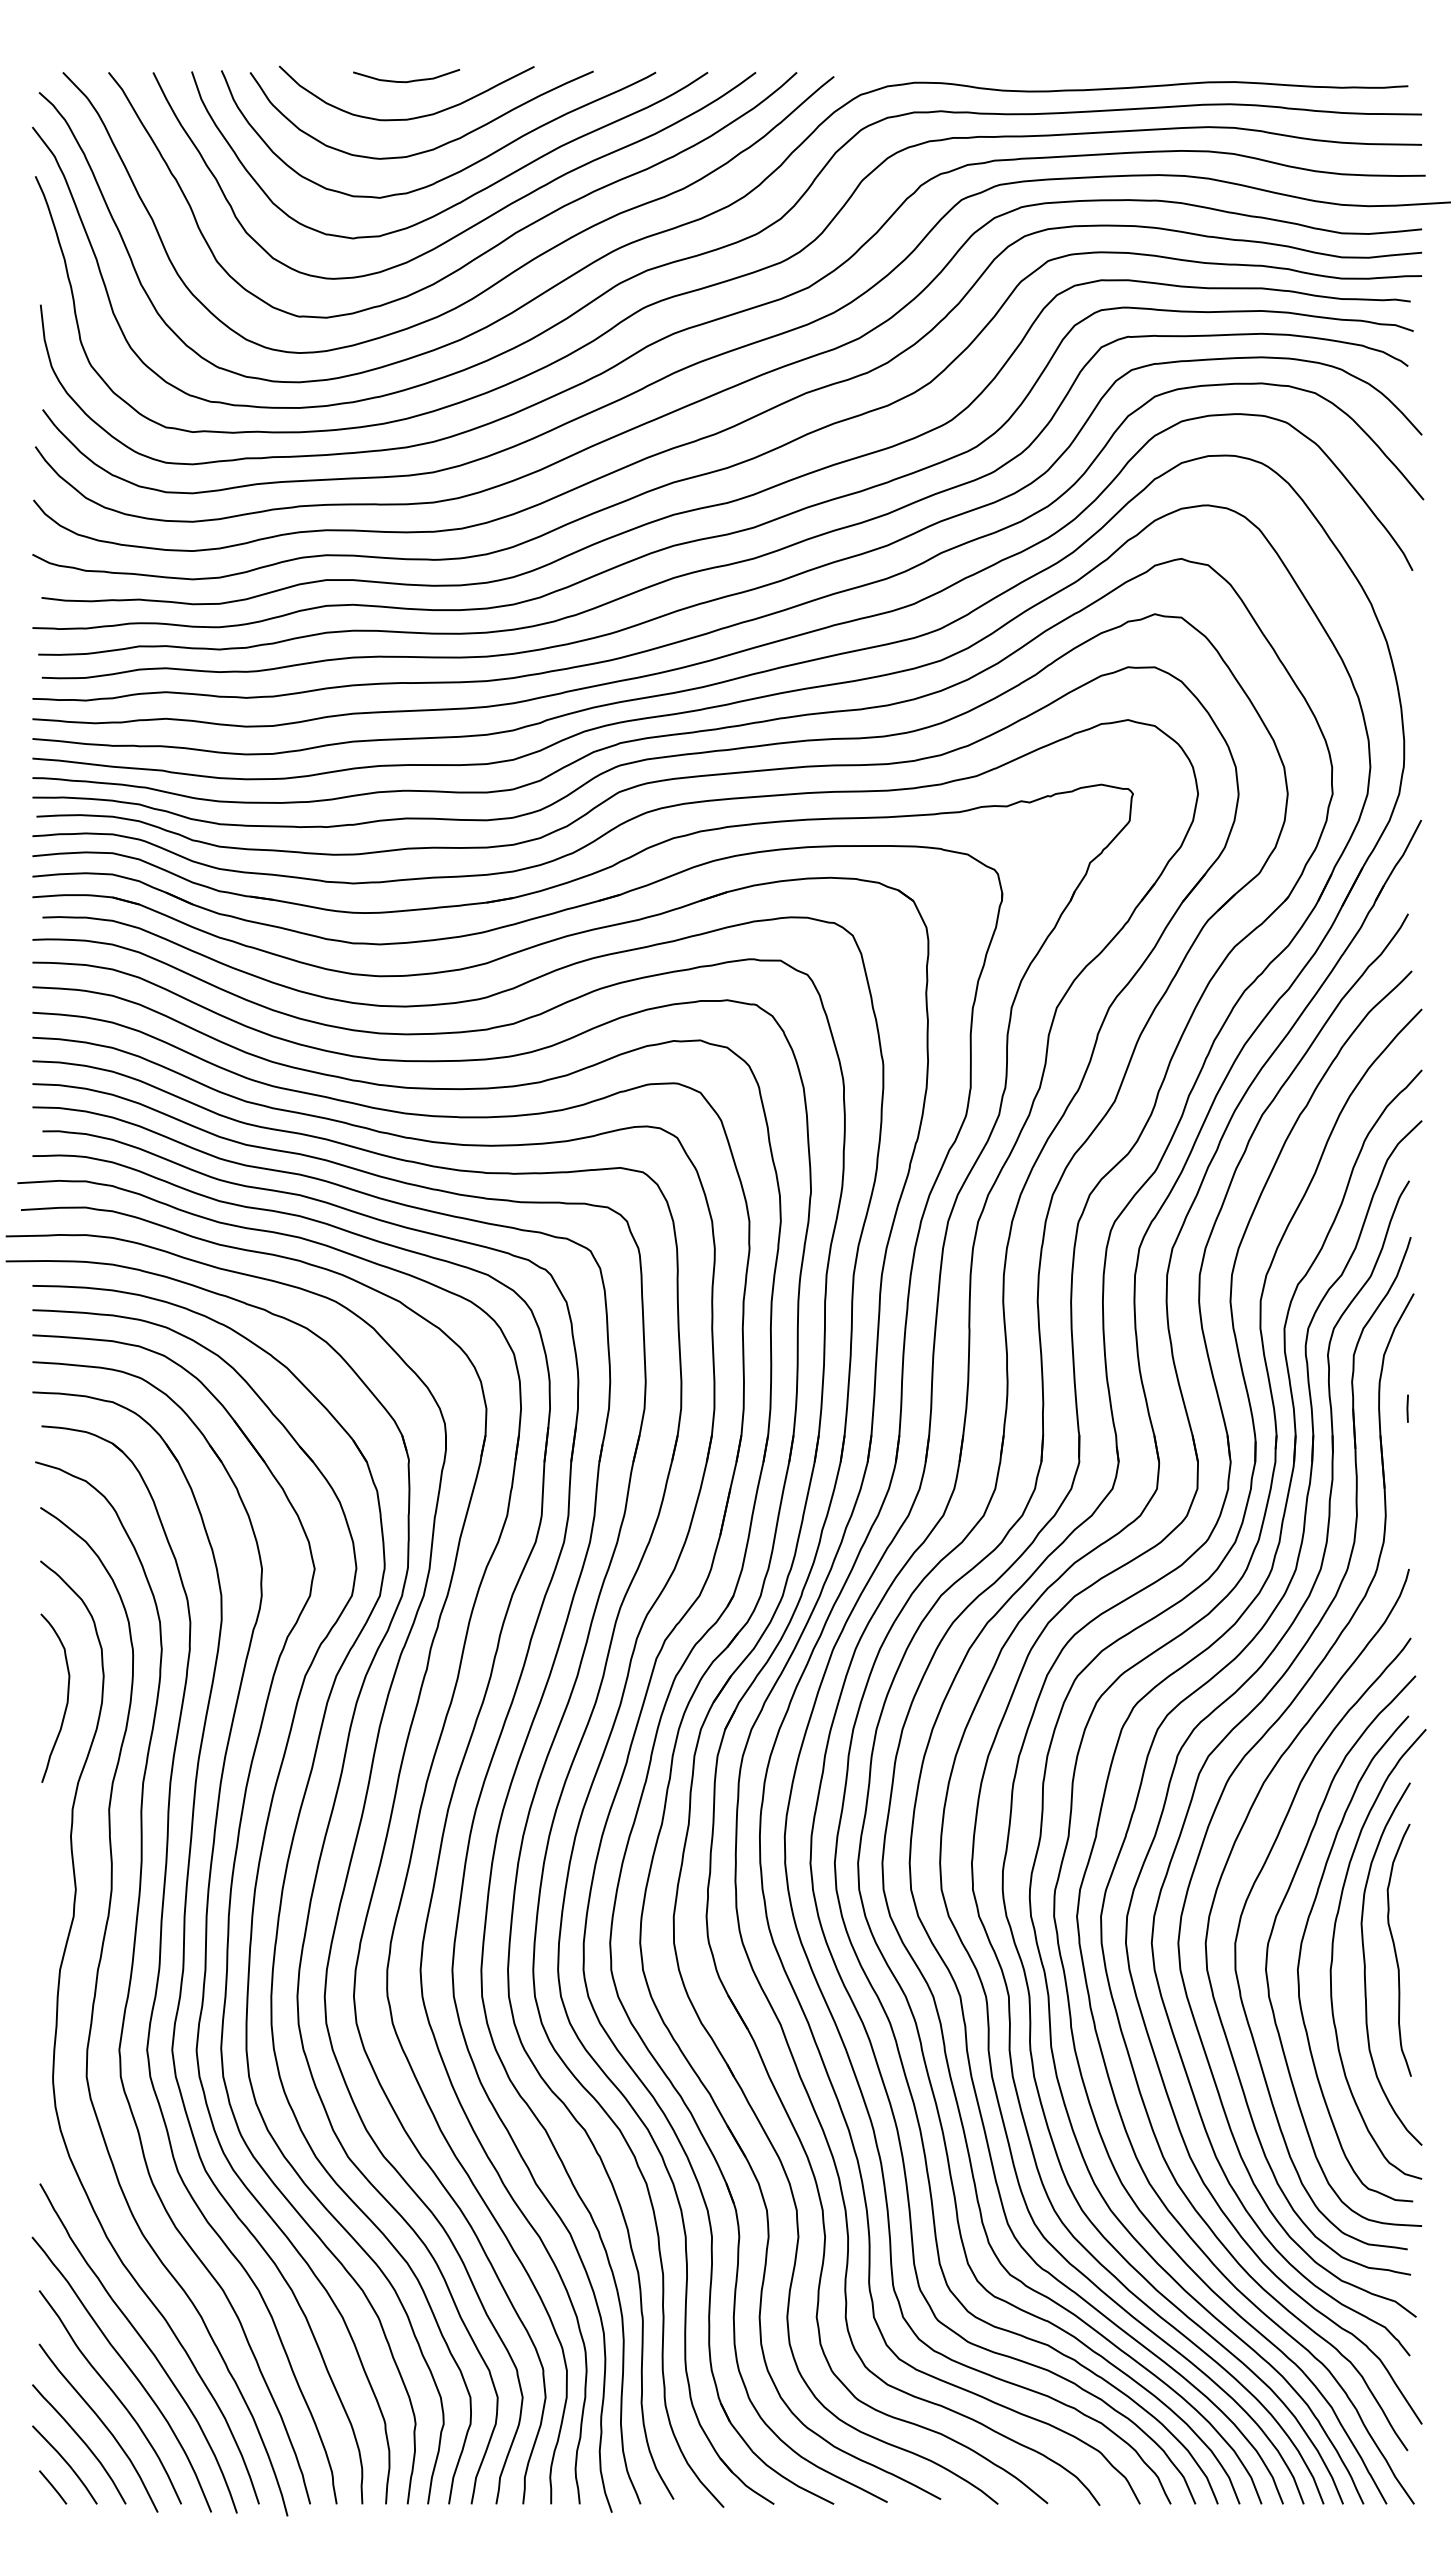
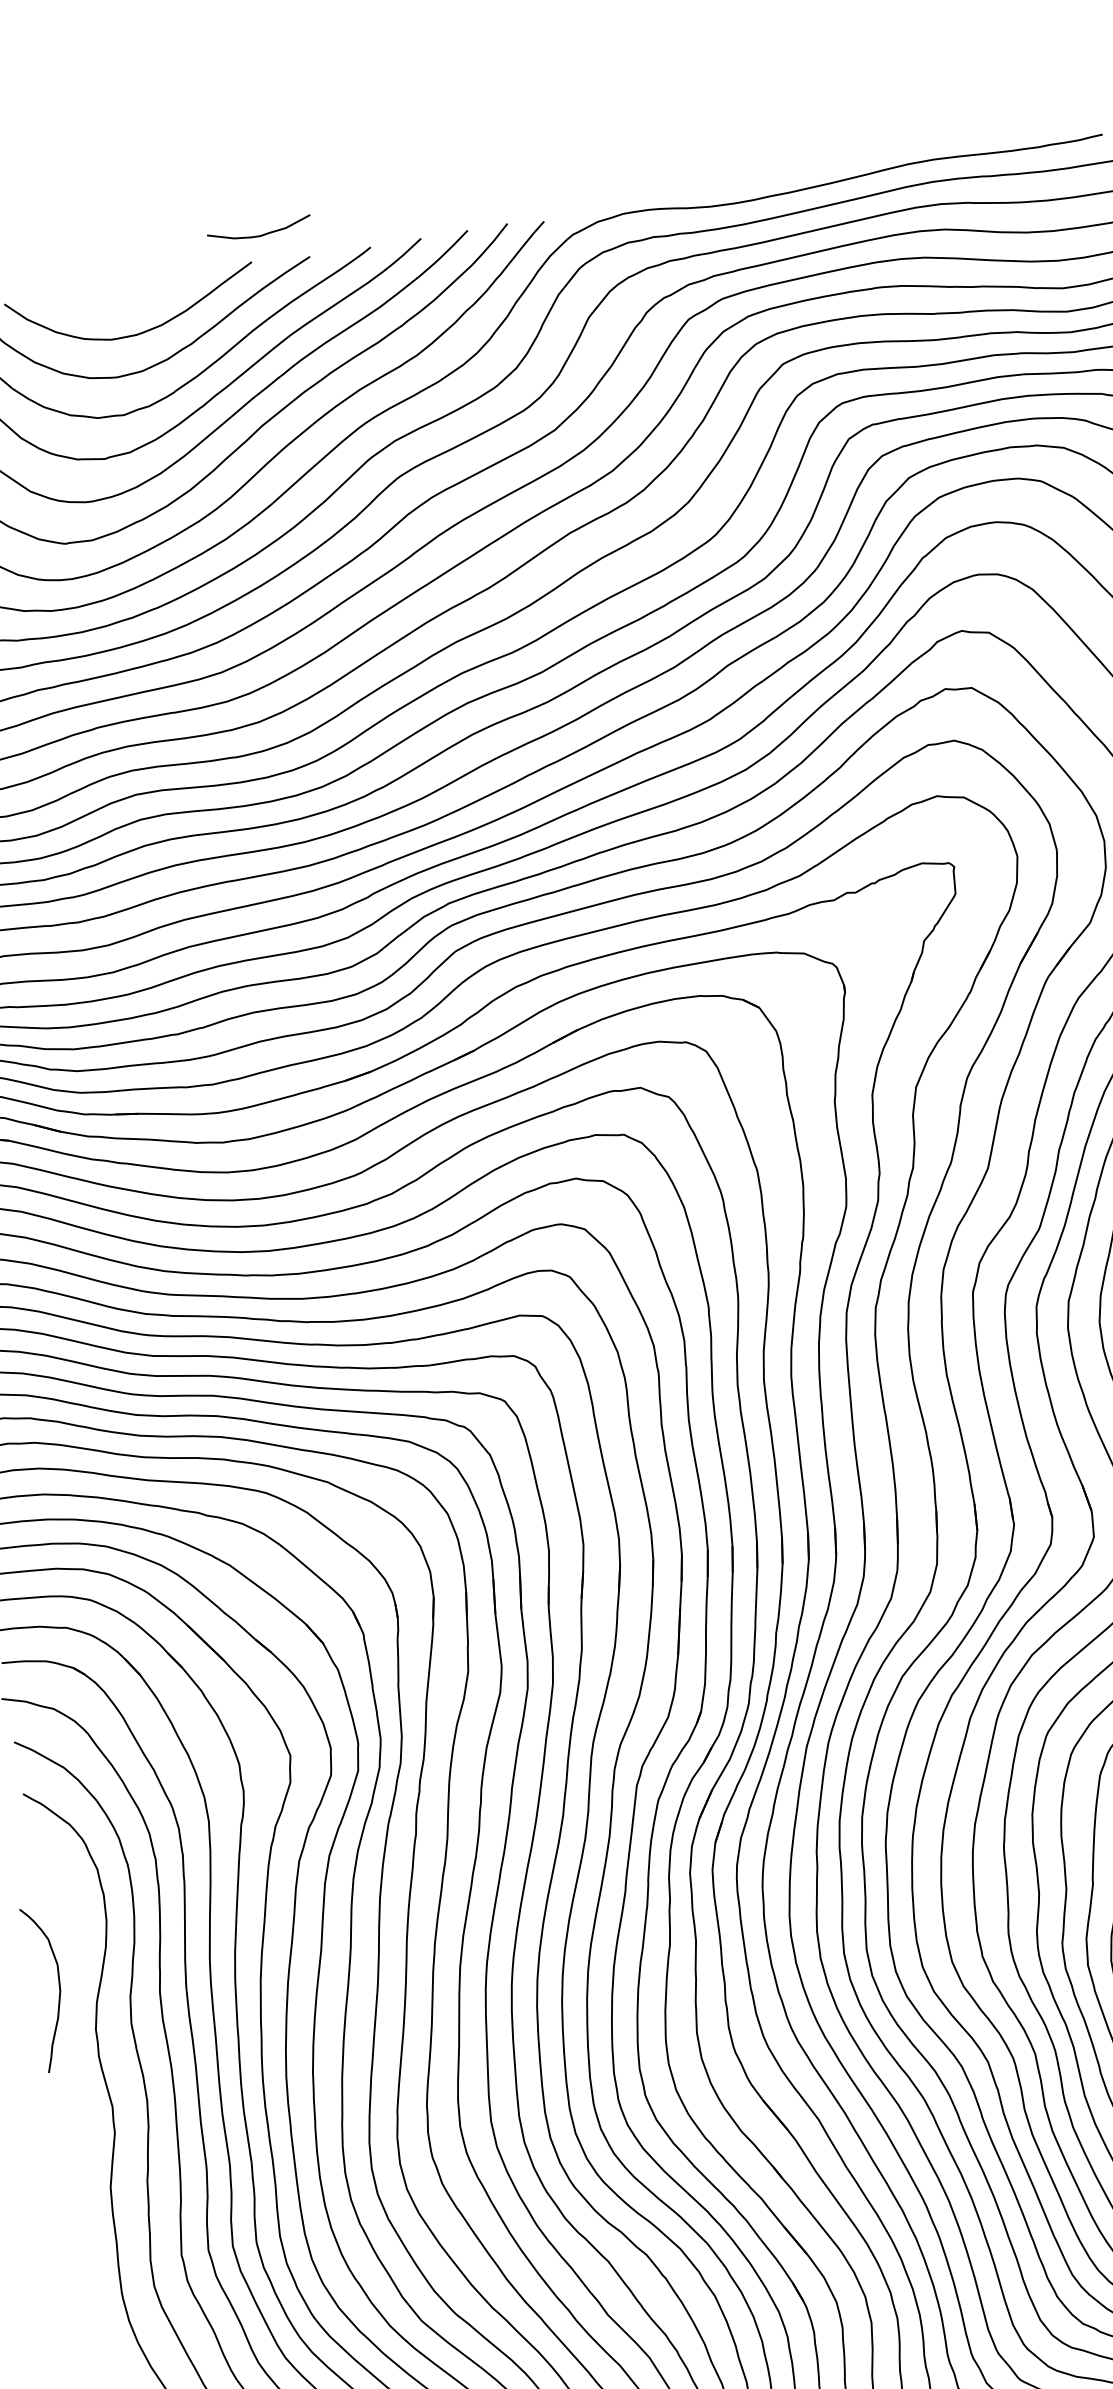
curve: (409, 80) -> (263, 233), moved
curve: (66, 1700) -> (58, 1989), moved

